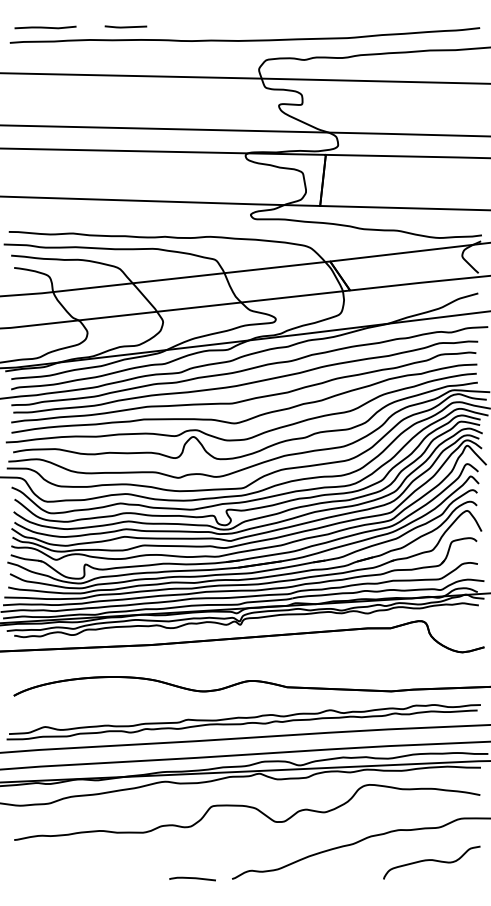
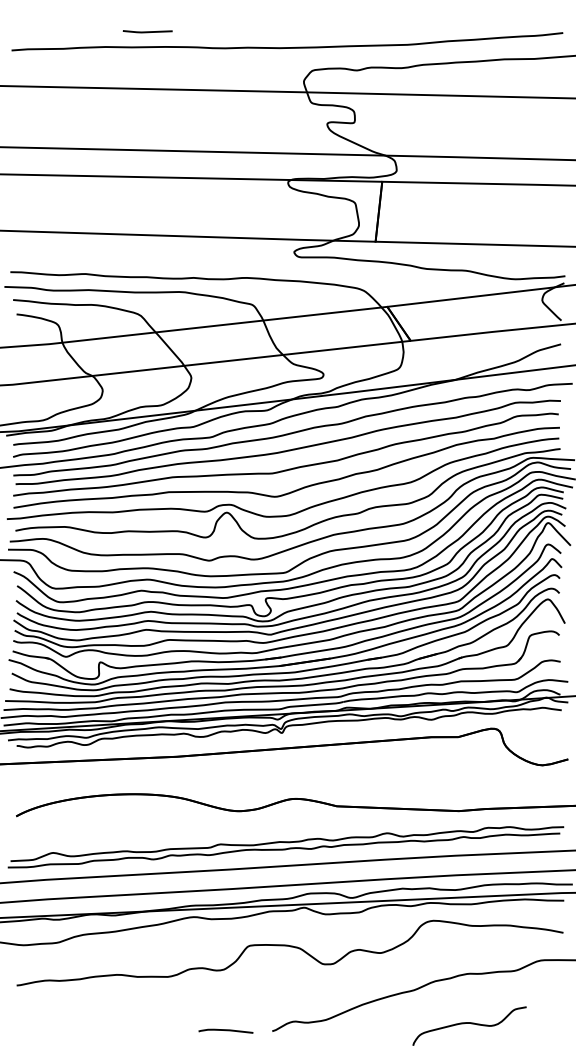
line: (45, 27) -> (53, 32), removed
curve: (431, 860) -> (469, 1023), moved

